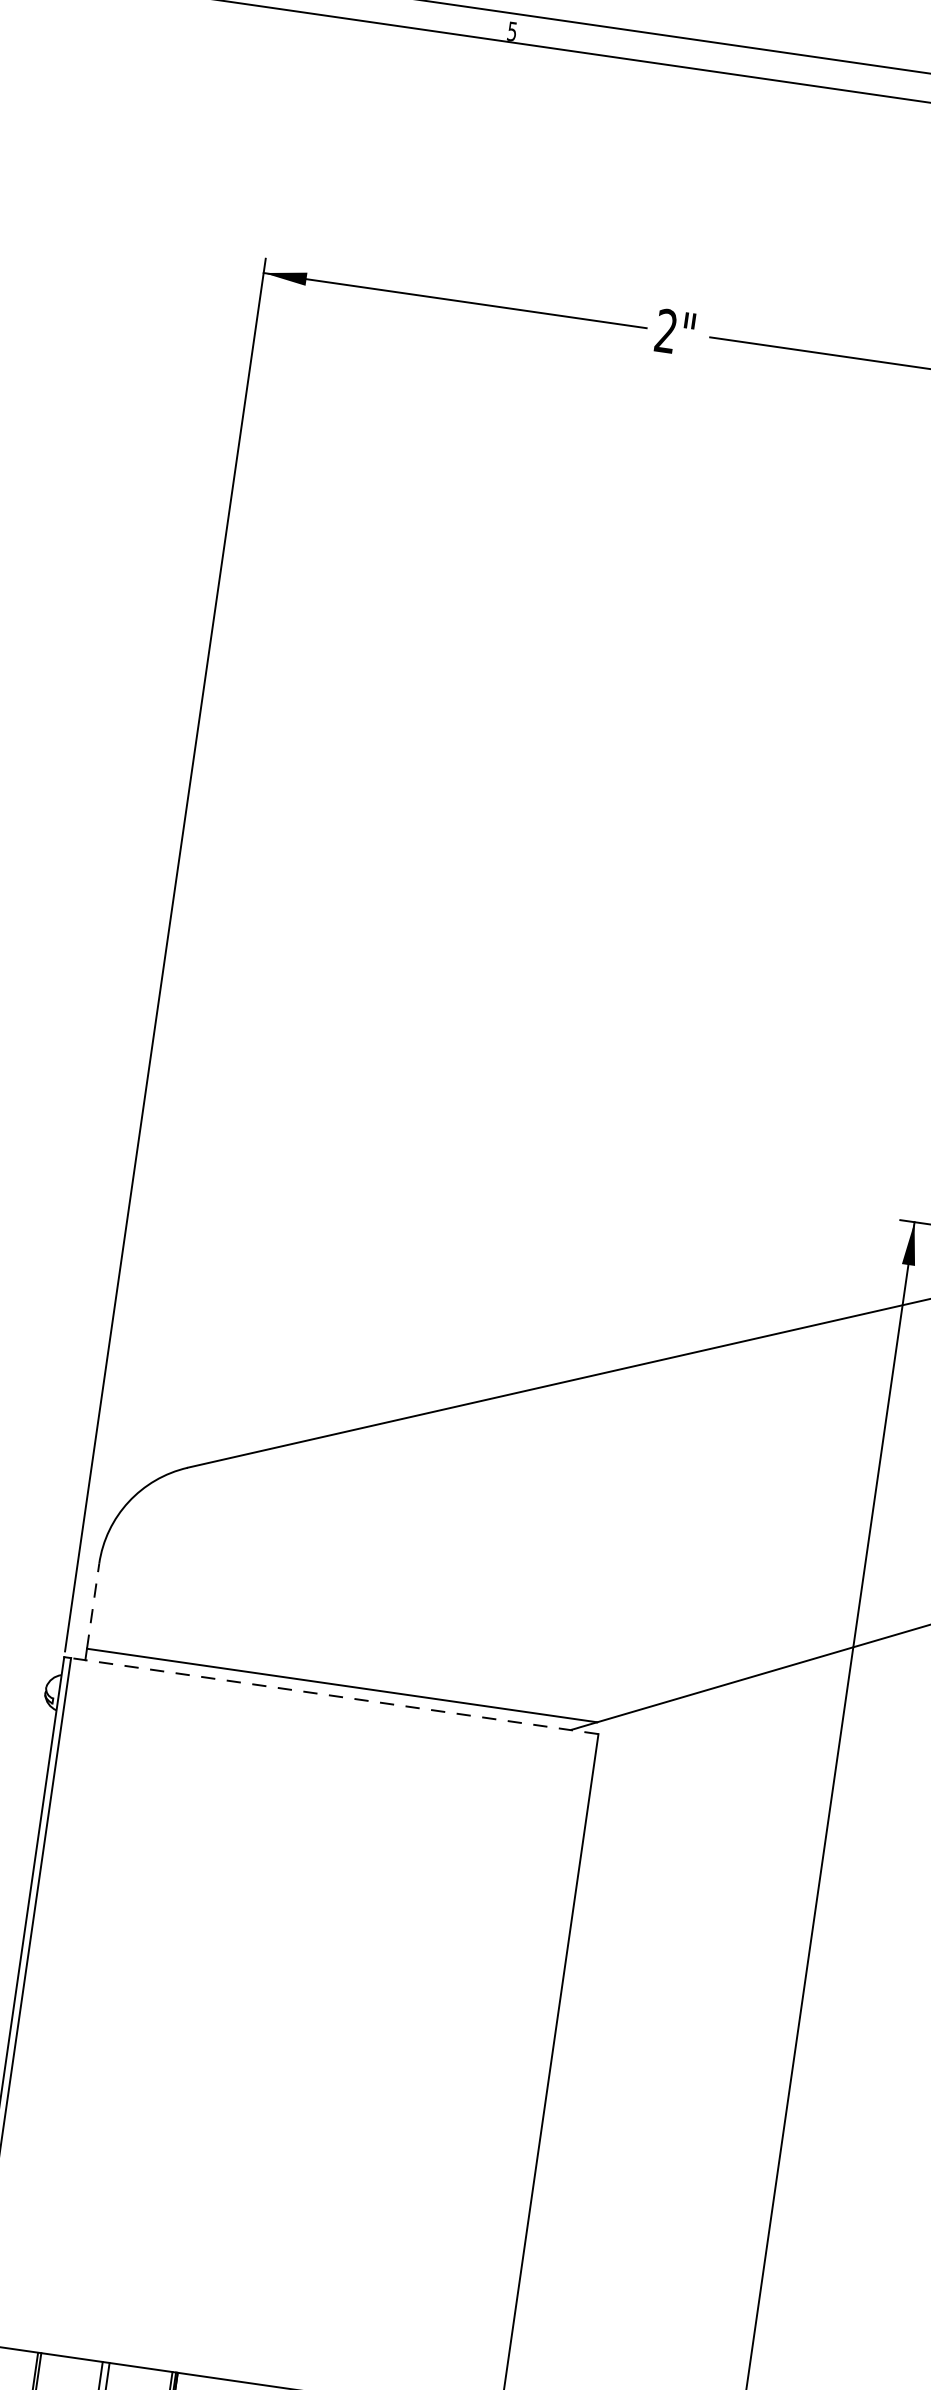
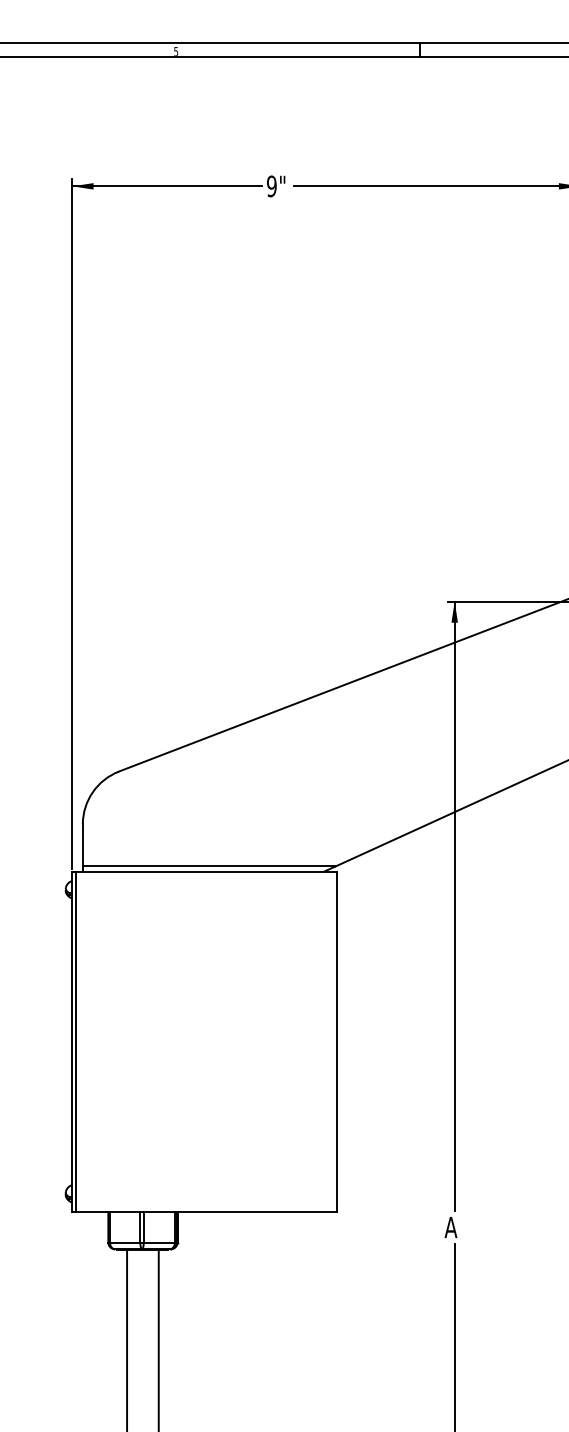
text: (665, 331) -> (271, 186), 2" -> 9"
line: (92, 1604) -> (82, 844), dashed -> solid
line: (334, 1696) -> (206, 872), dashed -> solid

